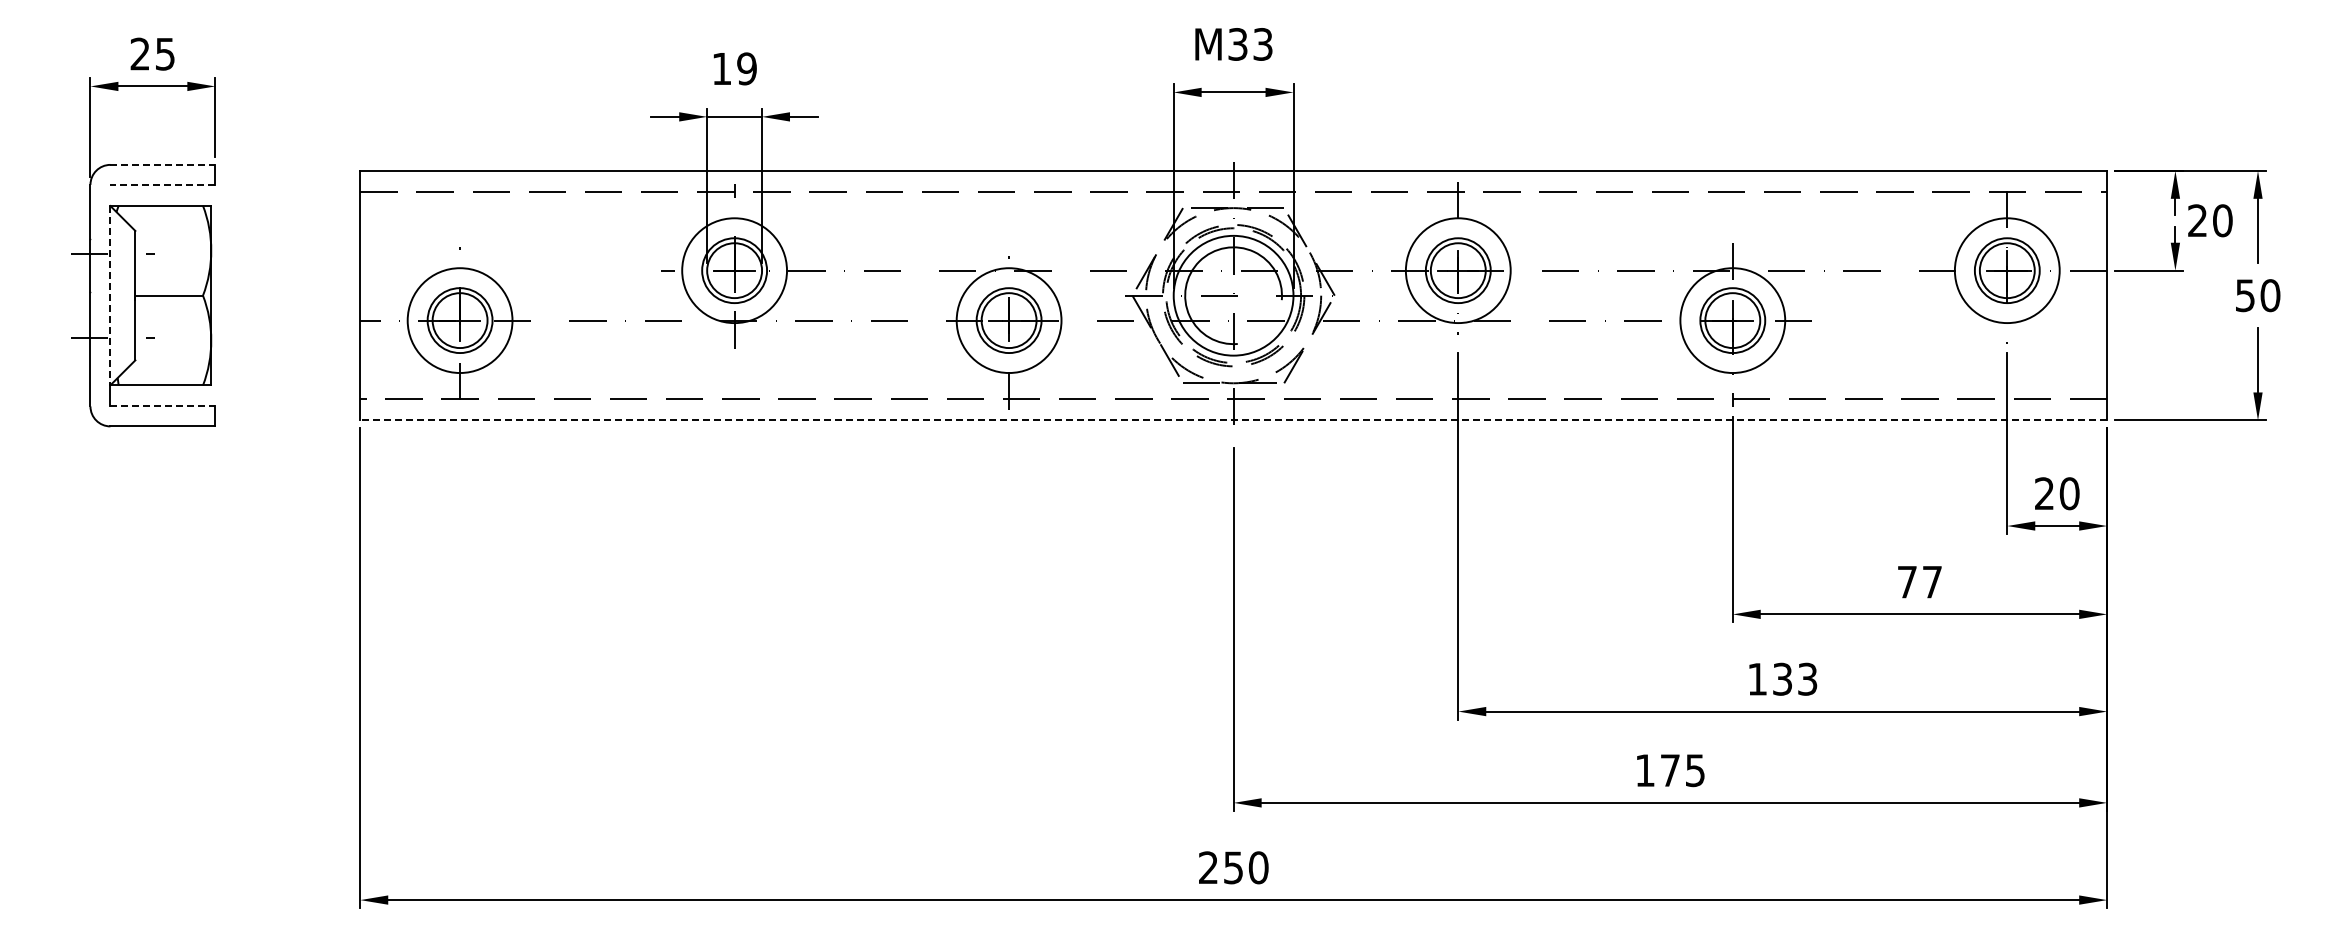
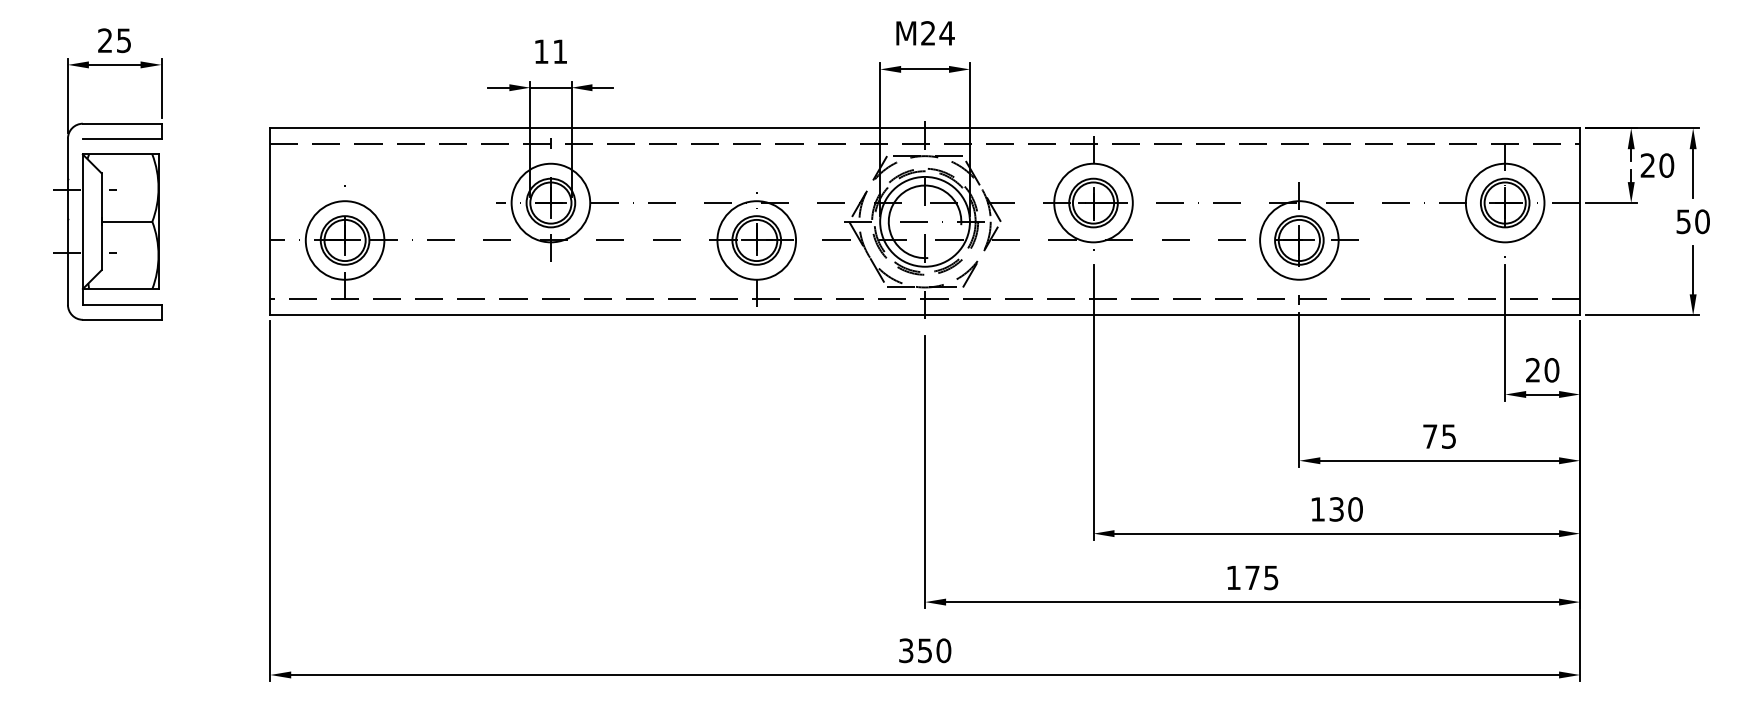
text: (1250, 44) -> (937, 33), M33 -> M24
text: (746, 68) -> (559, 51), 19 -> 11
line: (163, 164) -> (122, 123), dashed -> solid
line: (162, 184) -> (121, 138), dashed -> solid
line: (110, 295) -> (82, 221), dashed -> solid
line: (163, 406) -> (122, 304), dashed -> solid
line: (1233, 420) -> (924, 315), dashed -> solid
text: (1932, 582) -> (1449, 436), 77 -> 75
text: (1807, 678) -> (1355, 508), 133 -> 130
text: (1208, 867) -> (906, 650), 250 -> 350

